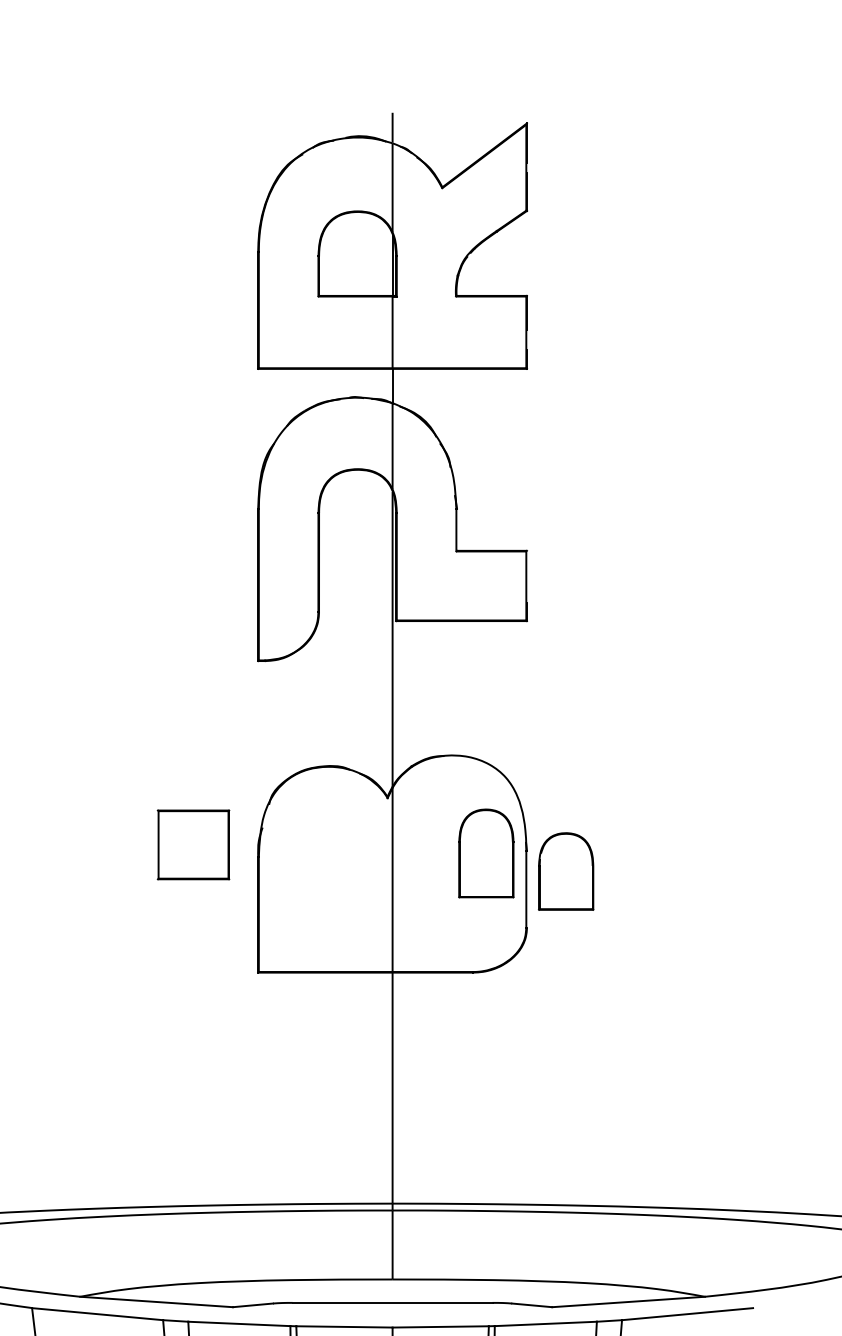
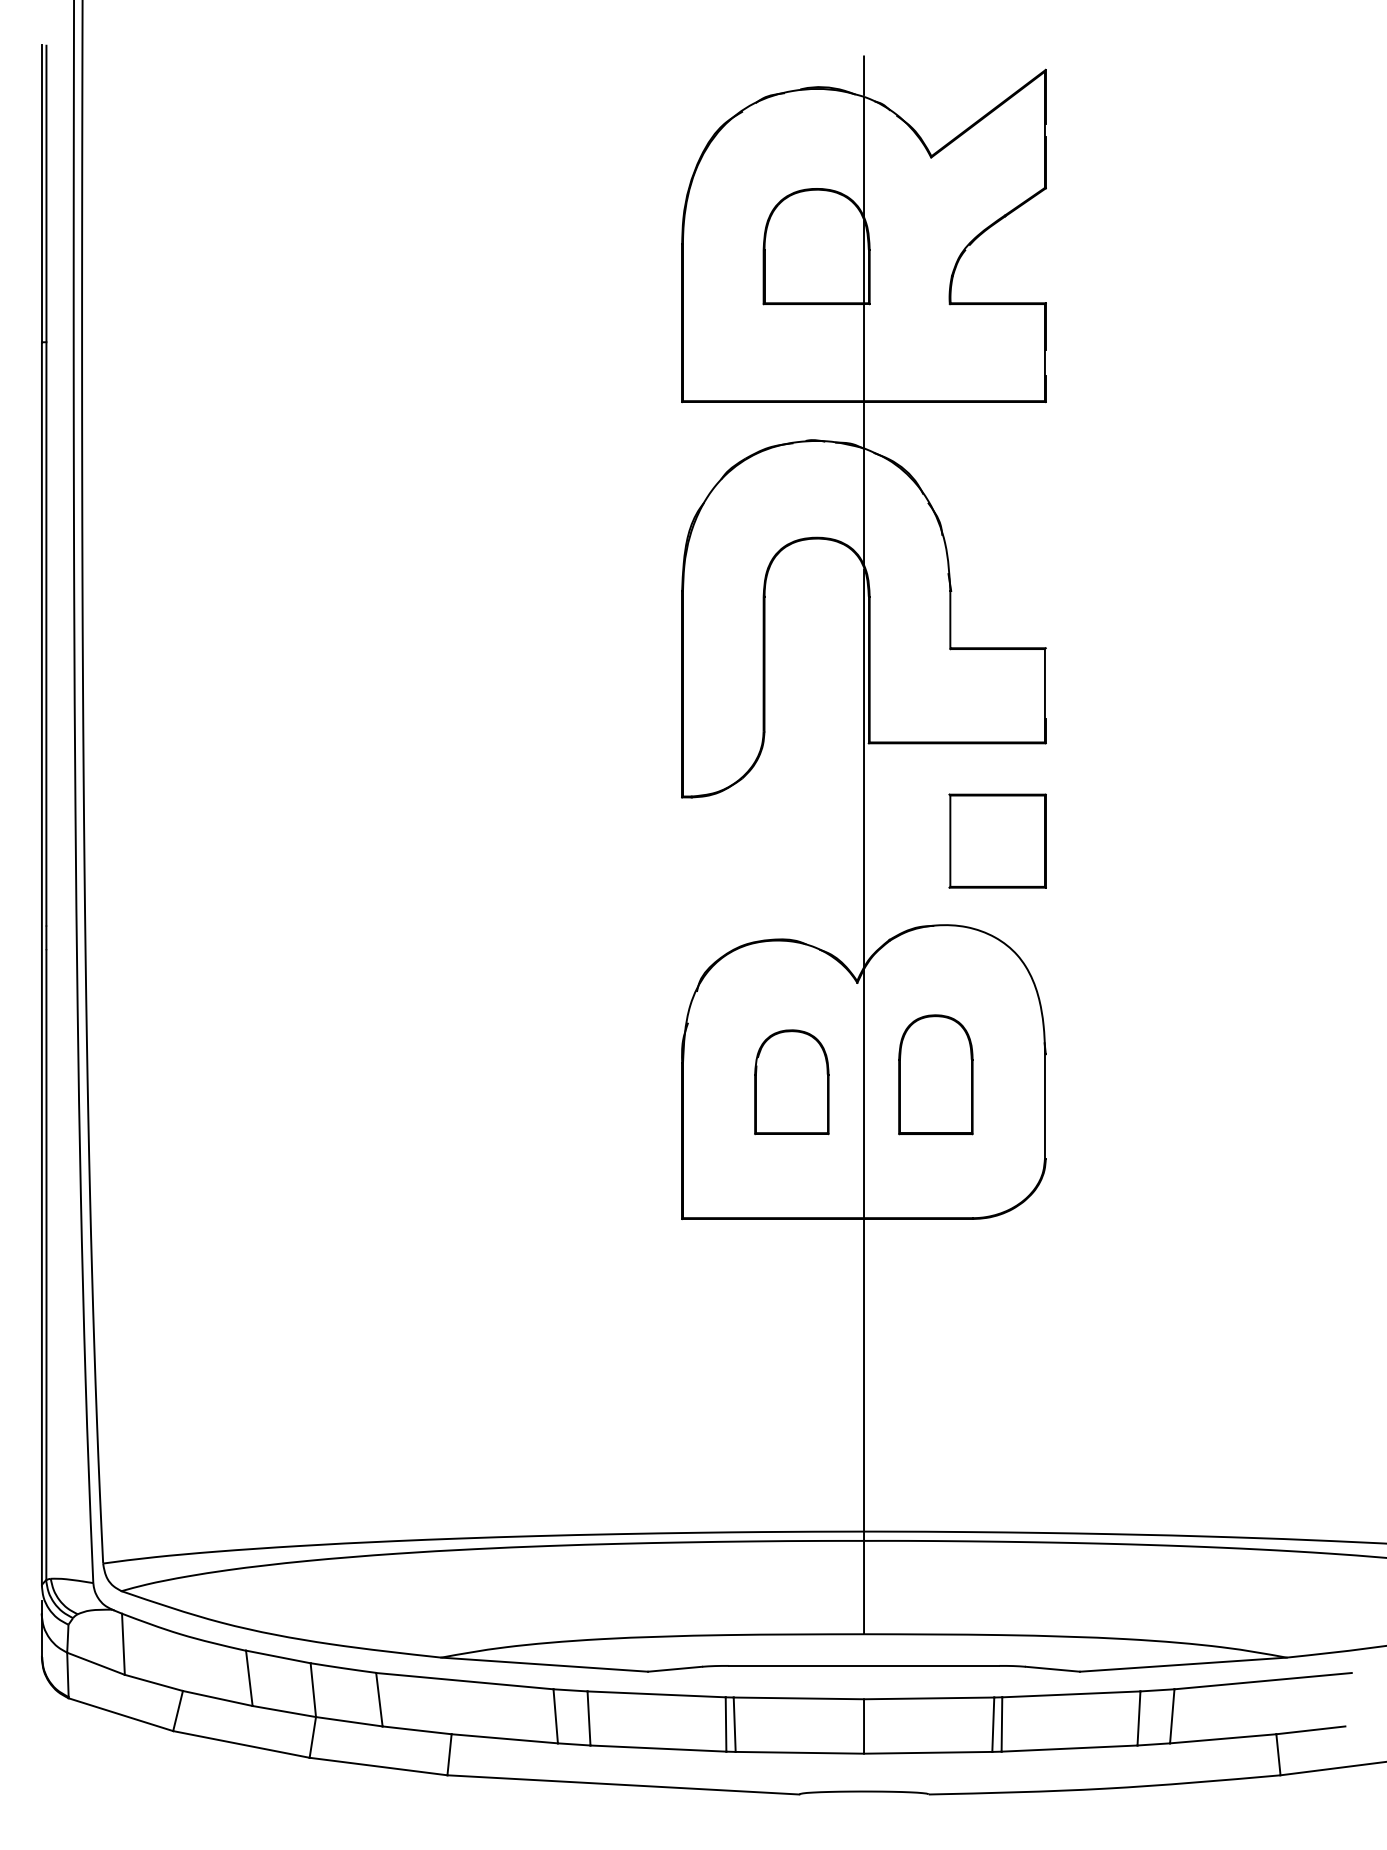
part: (193, 844) -> (997, 840), moved
part: (486, 853) -> (935, 1074), moved
part: (565, 871) -> (791, 1082), moved

